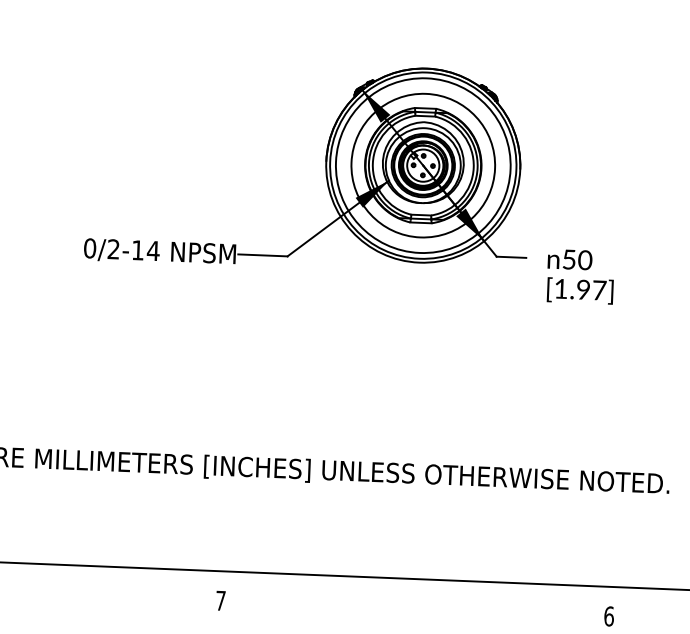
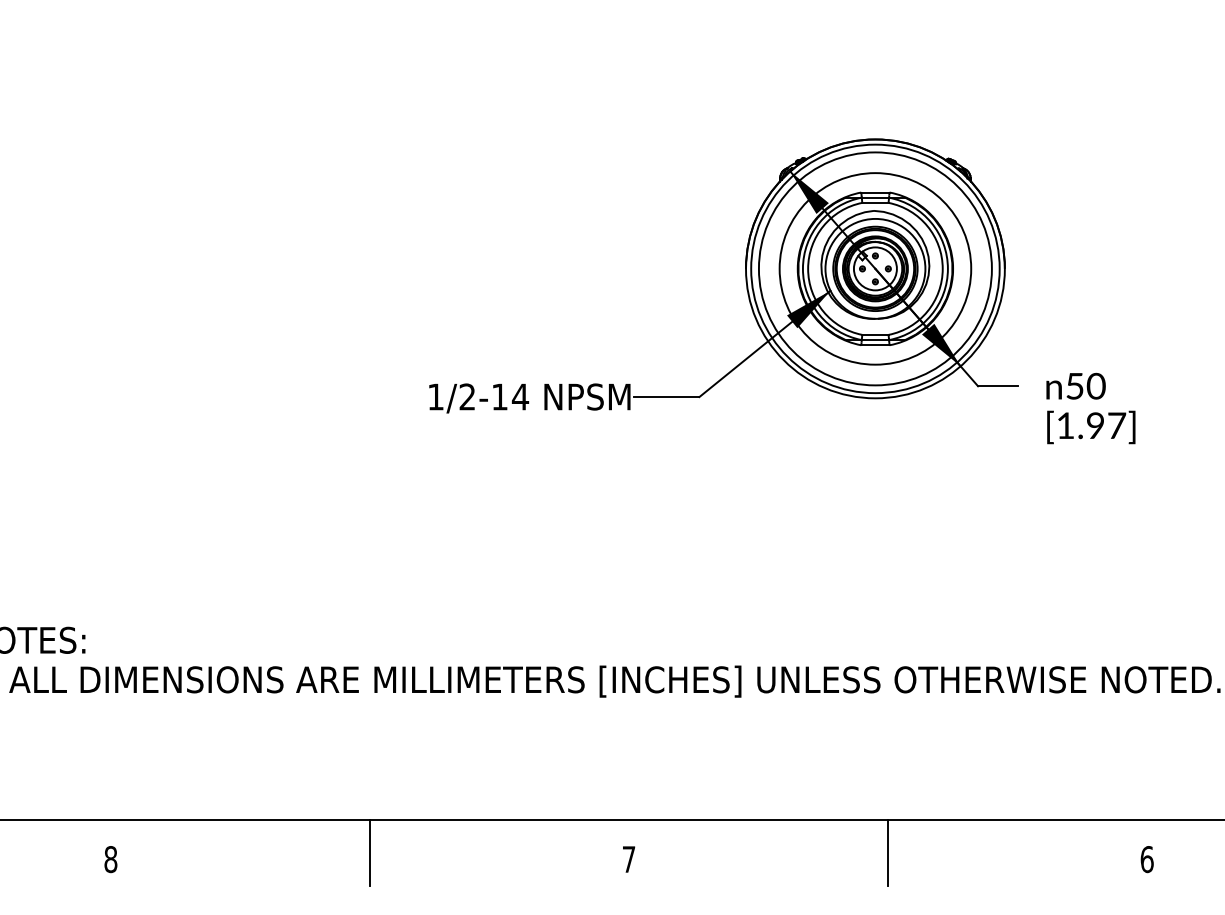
text: (89, 248) -> (435, 396), 0/2-14 -> 1/2-14
line: (27, 587) -> (370, 852), added
line: (415, 603) -> (888, 852), added

